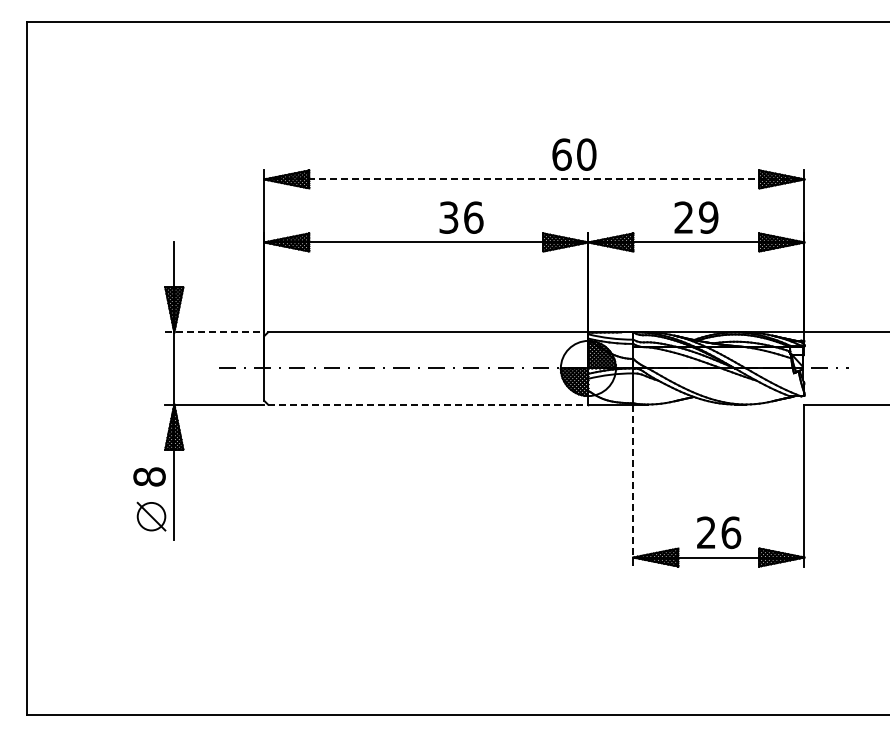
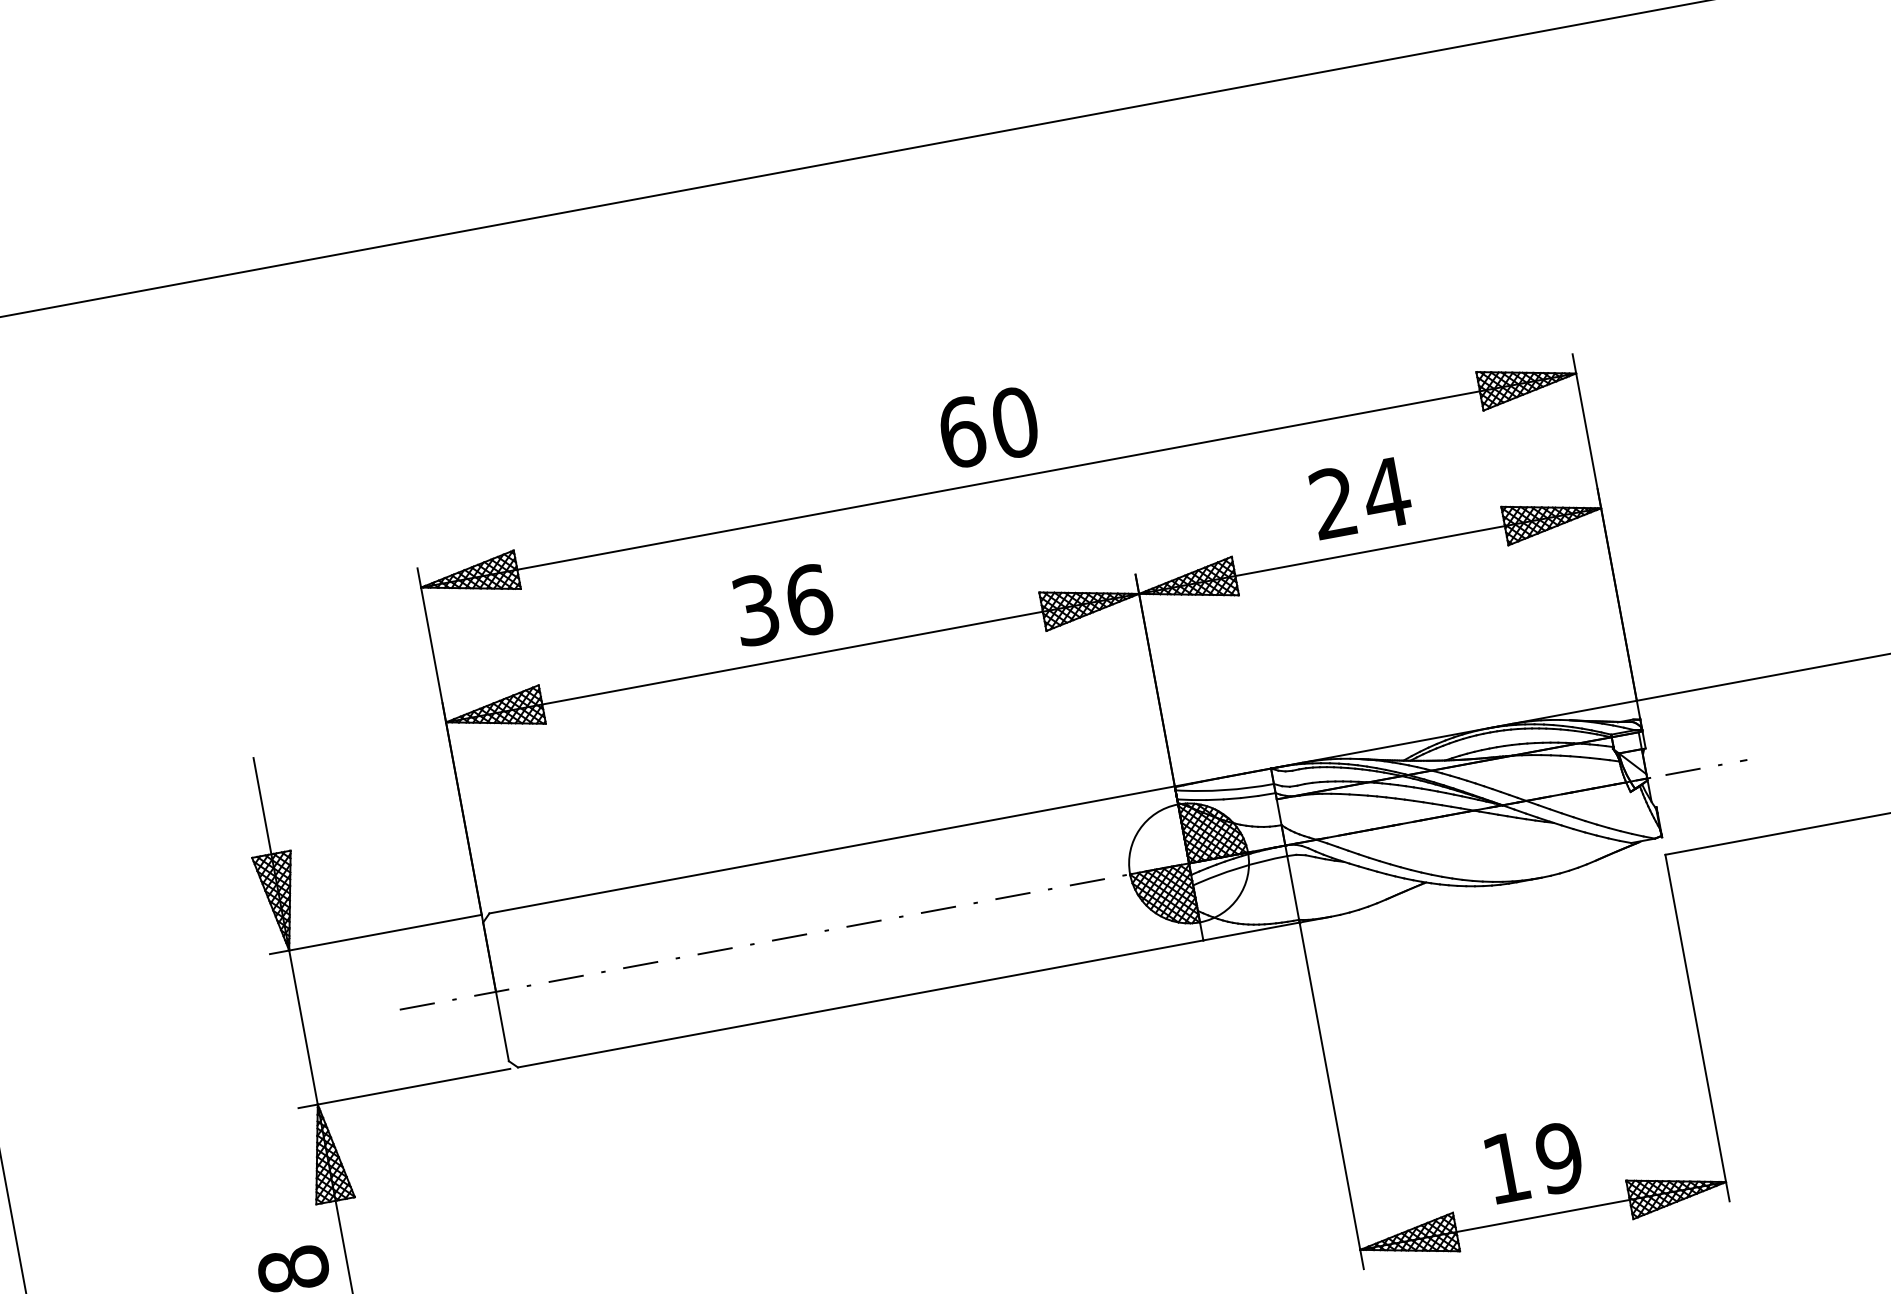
text: (574, 154) -> (988, 427), moved
line: (534, 179) -> (998, 480), dashed -> solid
text: (461, 217) -> (782, 604), moved
text: (708, 217) -> (1386, 492), 29 -> 24
line: (214, 332) -> (375, 934), dashed -> solid
line: (428, 404) -> (861, 1003), dashed -> solid
line: (633, 486) -> (1332, 1097), dashed -> solid
text: (719, 532) -> (1534, 1162), 26 -> 19

